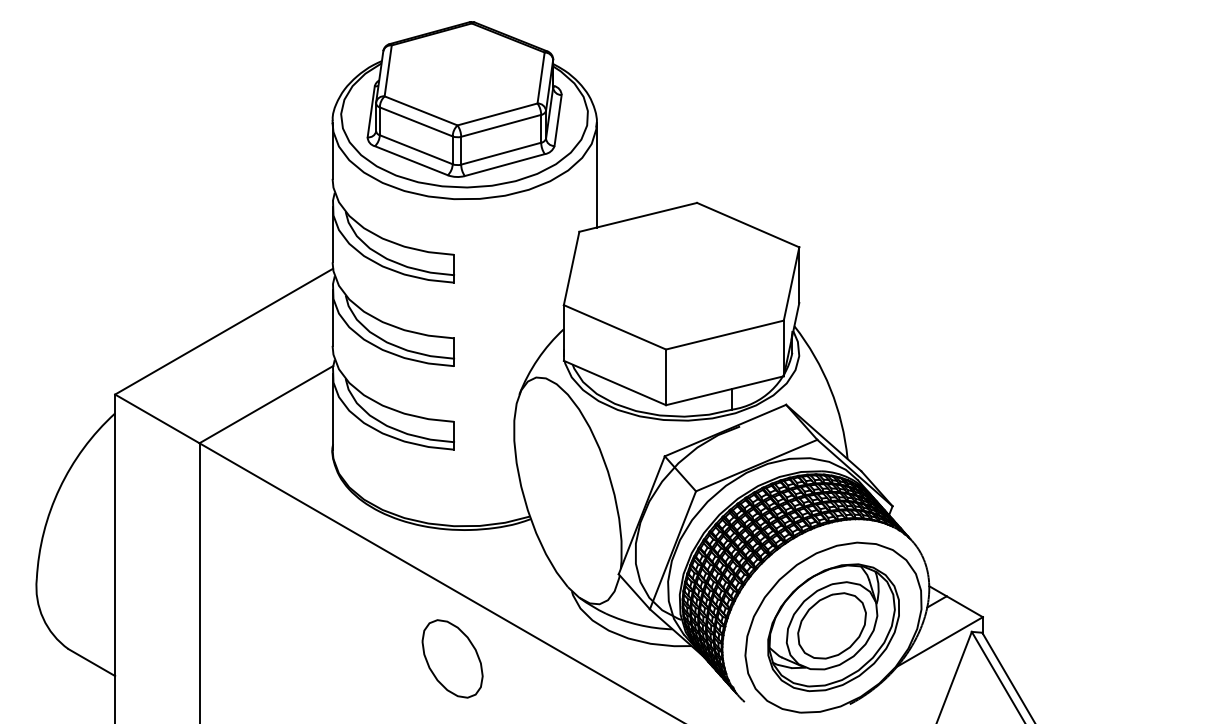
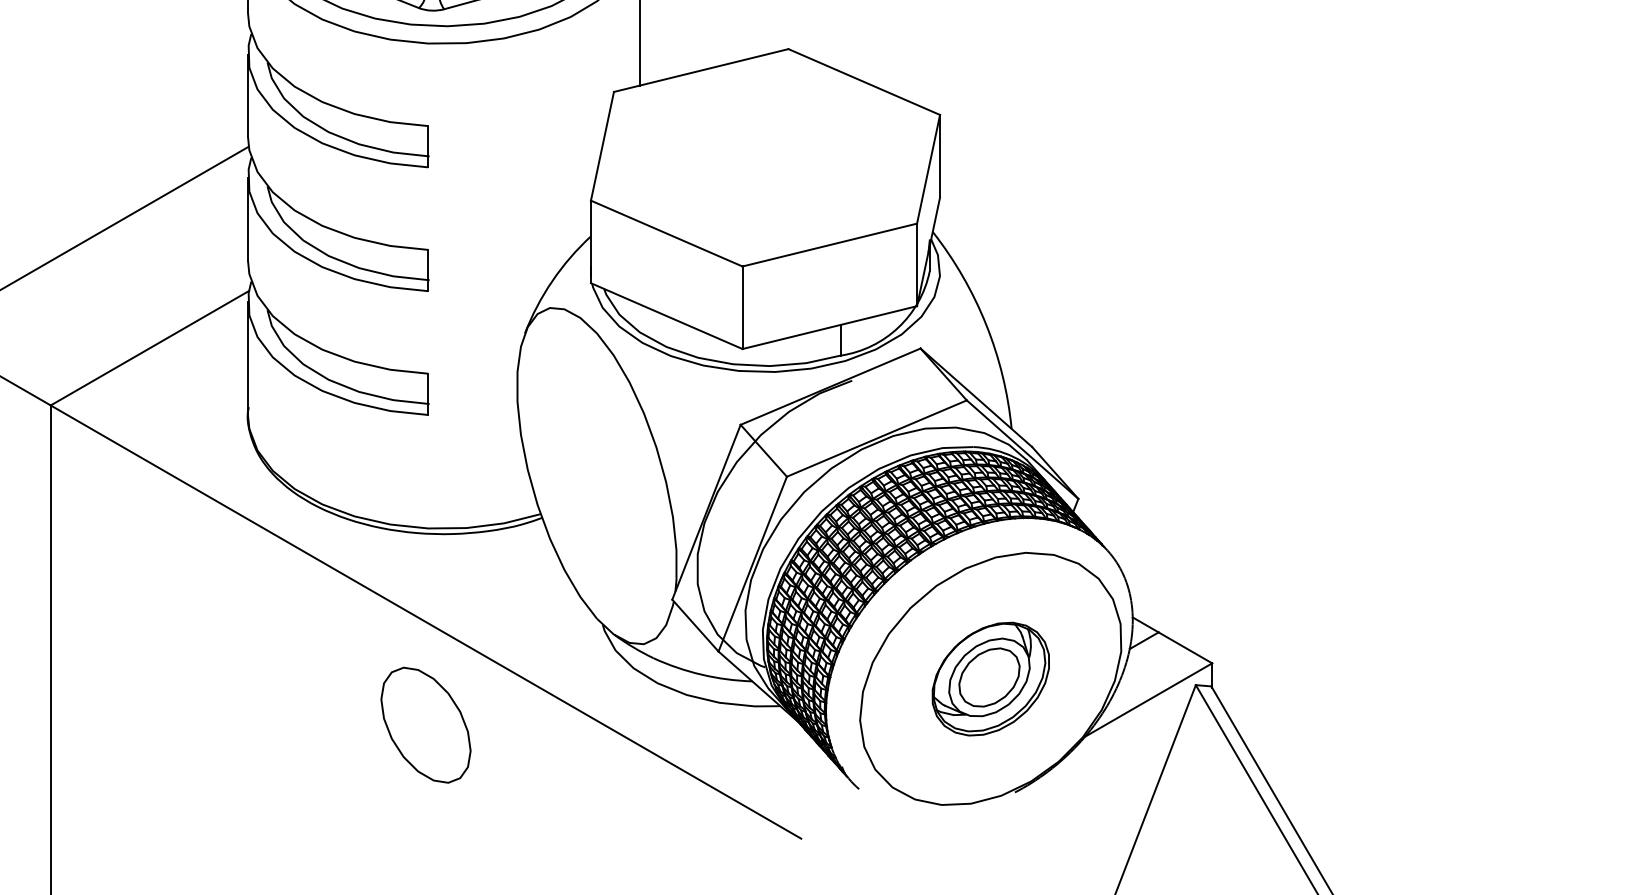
part: (833, 627) -> (990, 678), size x0.6

